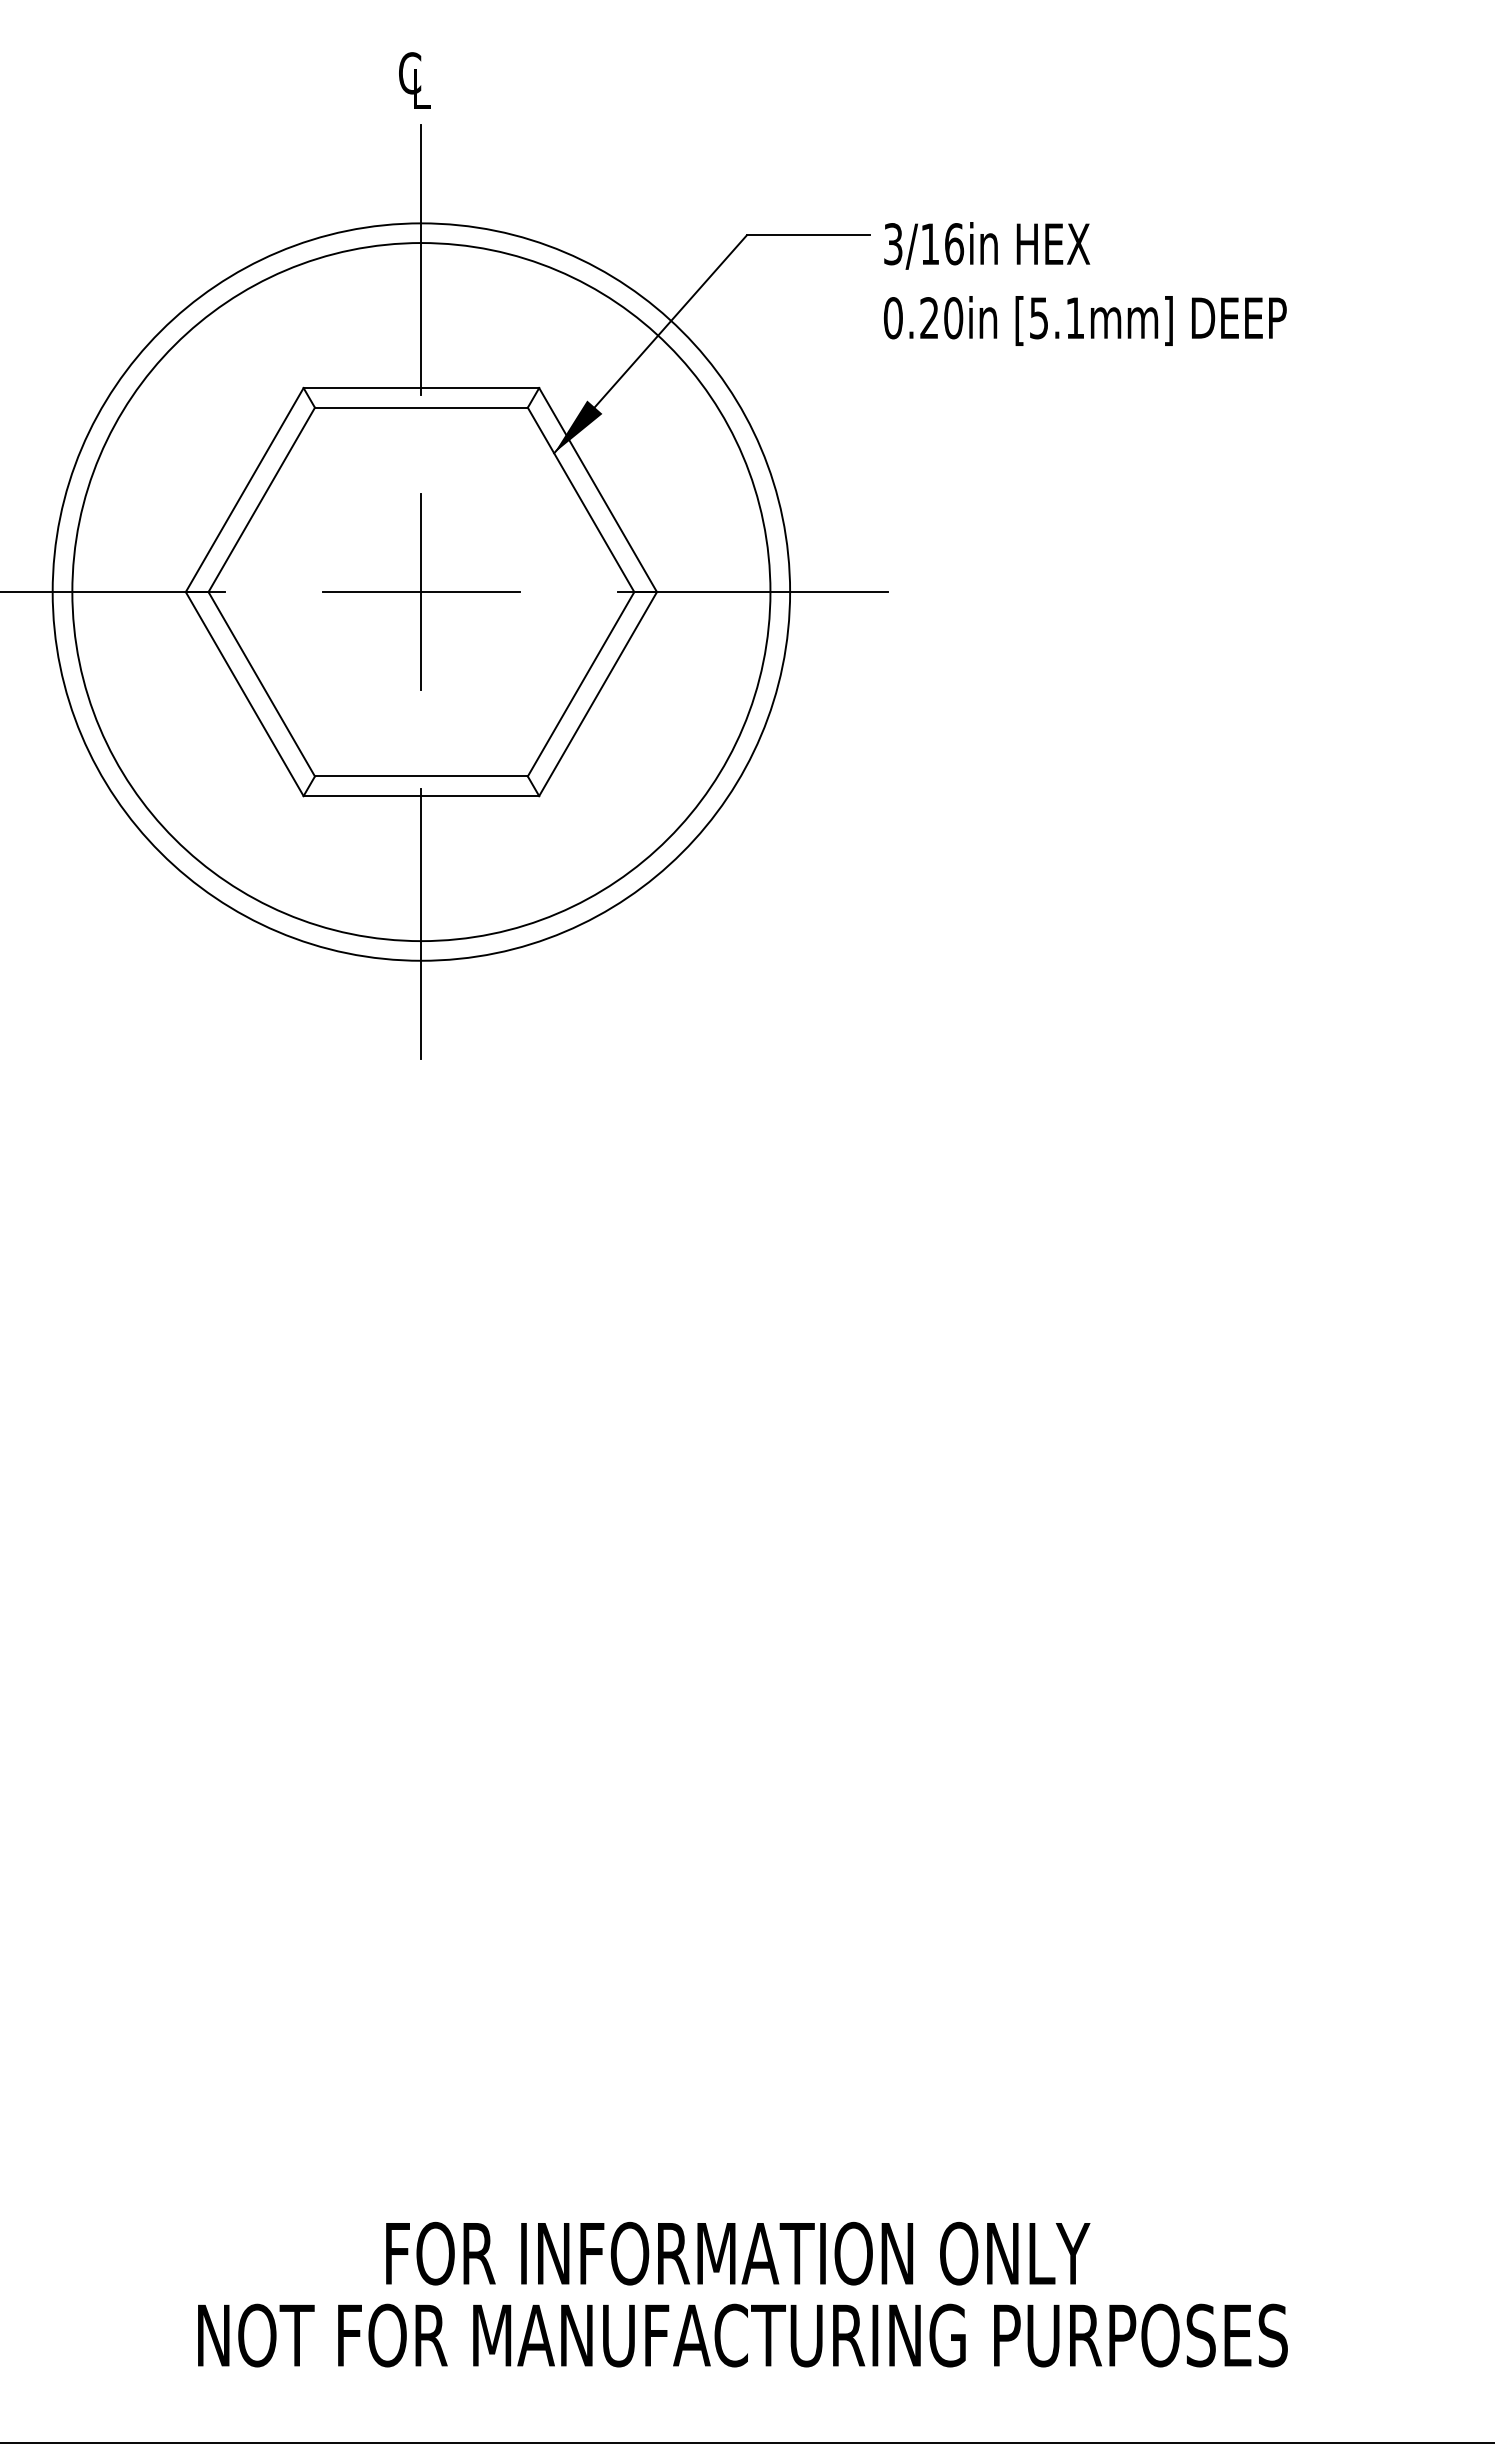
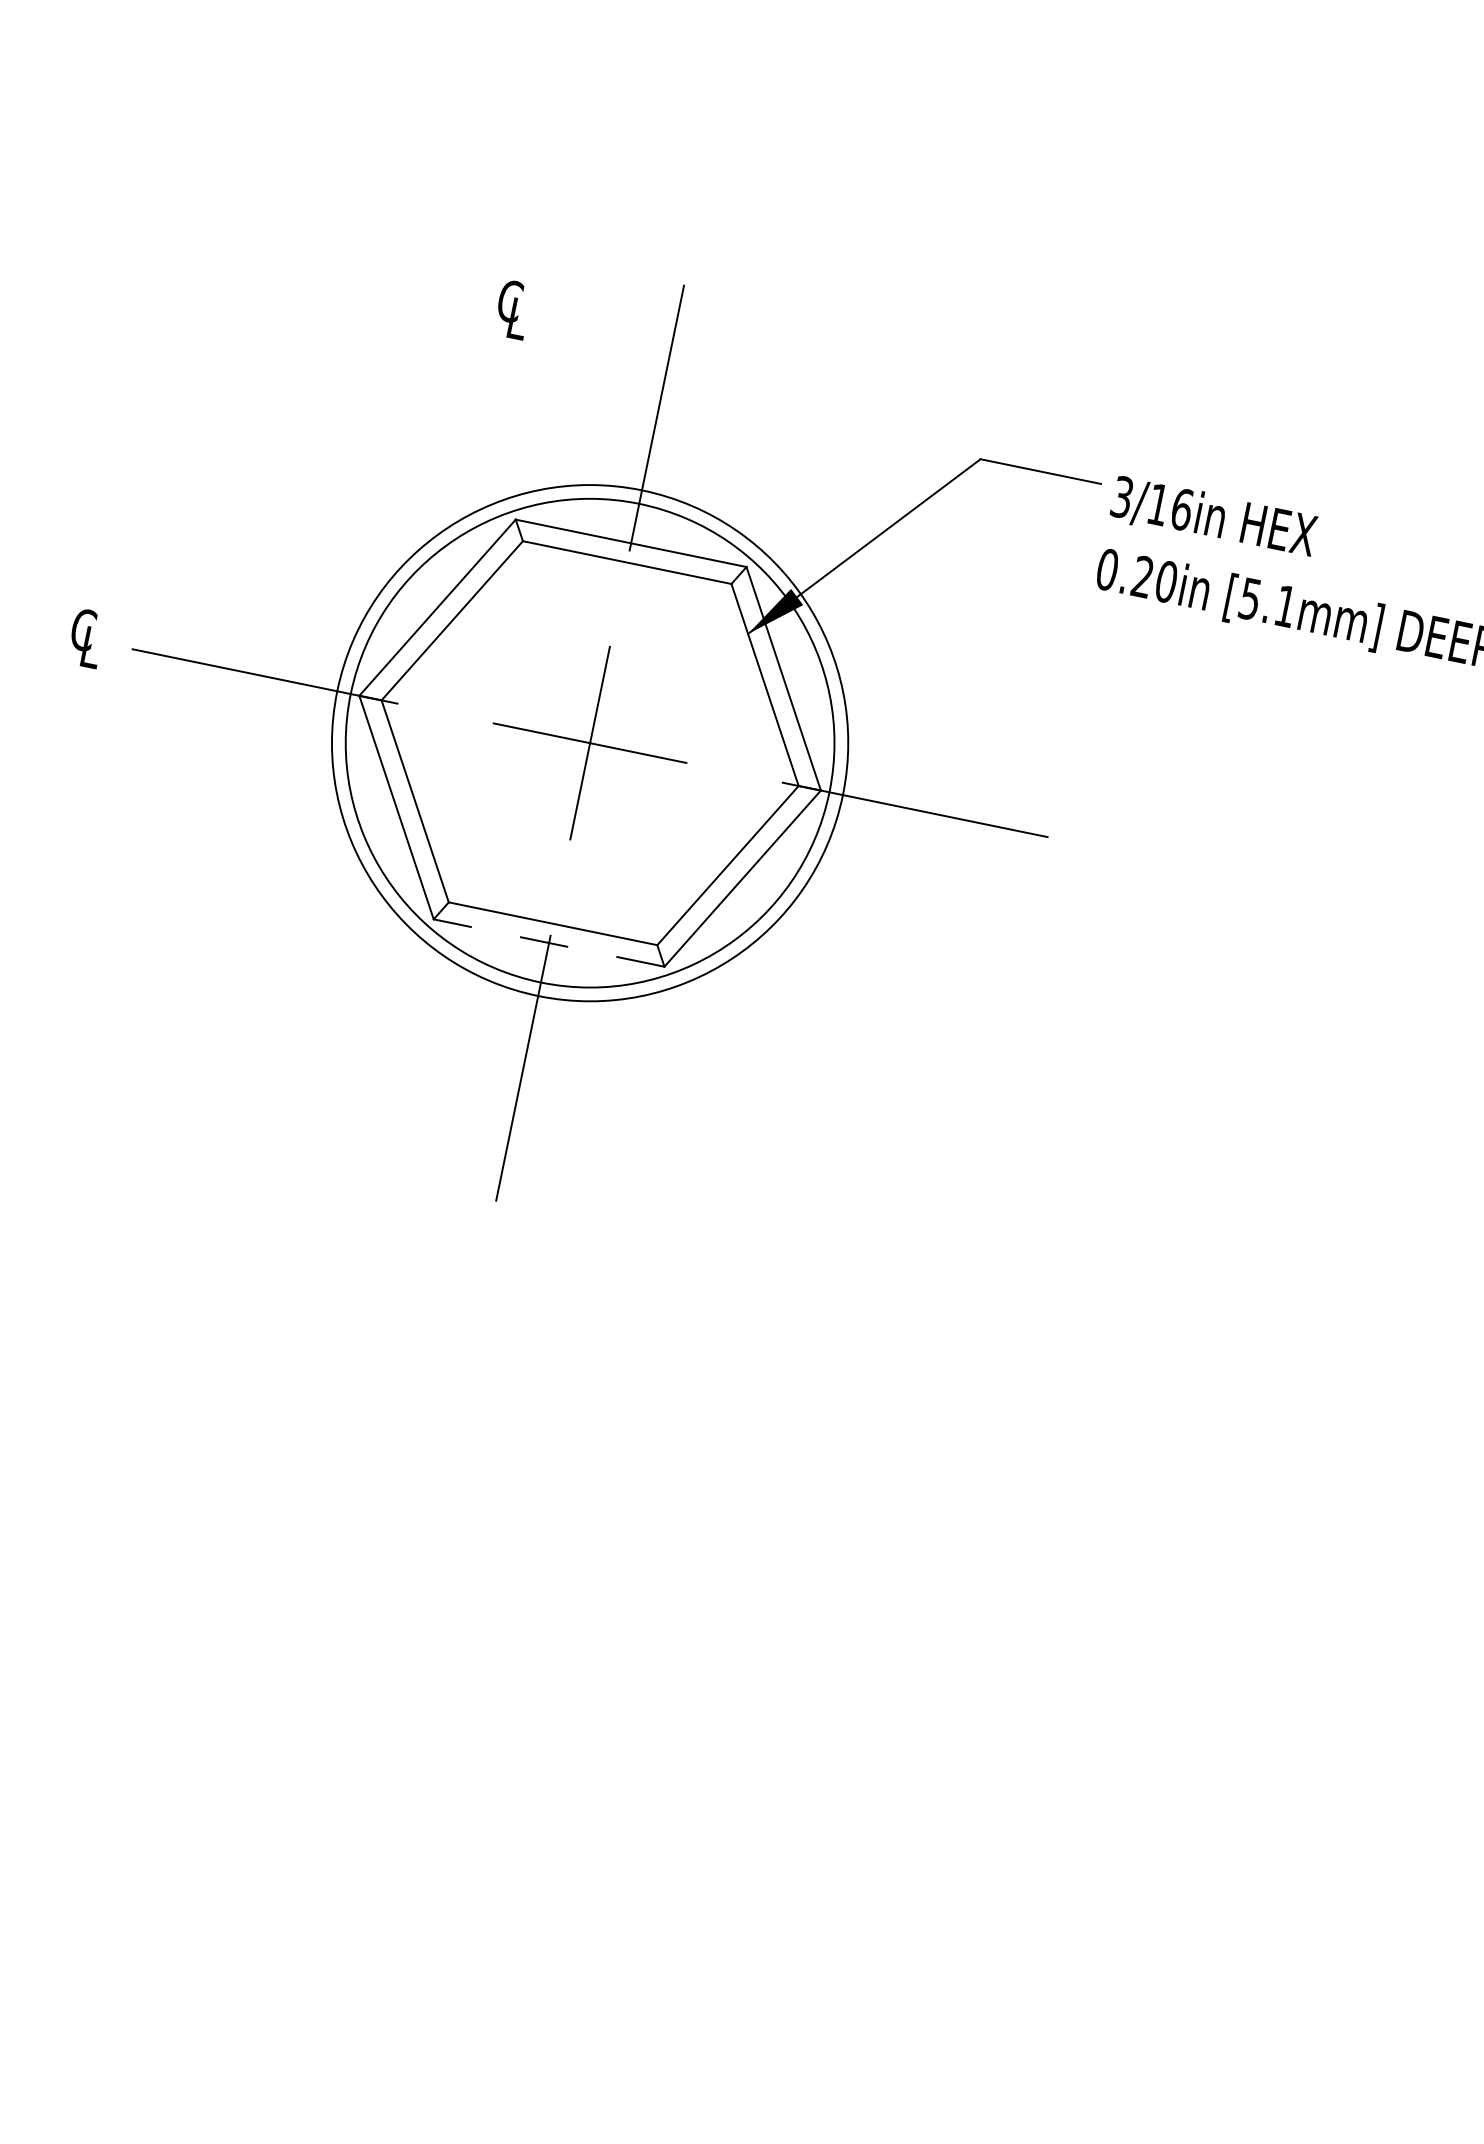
text: (414, 80) -> (512, 309), moved
circle: (421, 591) -> (590, 742), size x0.7
circle: (421, 592) -> (590, 743), size x0.7
line: (421, 796) -> (549, 943), solid -> dashed

